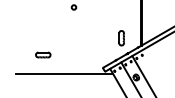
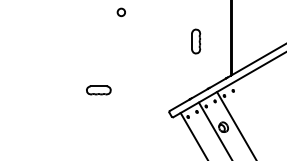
part: (121, 38) -> (195, 41), moved
part: (43, 54) -> (99, 89), moved
line: (64, 74) -> (105, 122), removed

